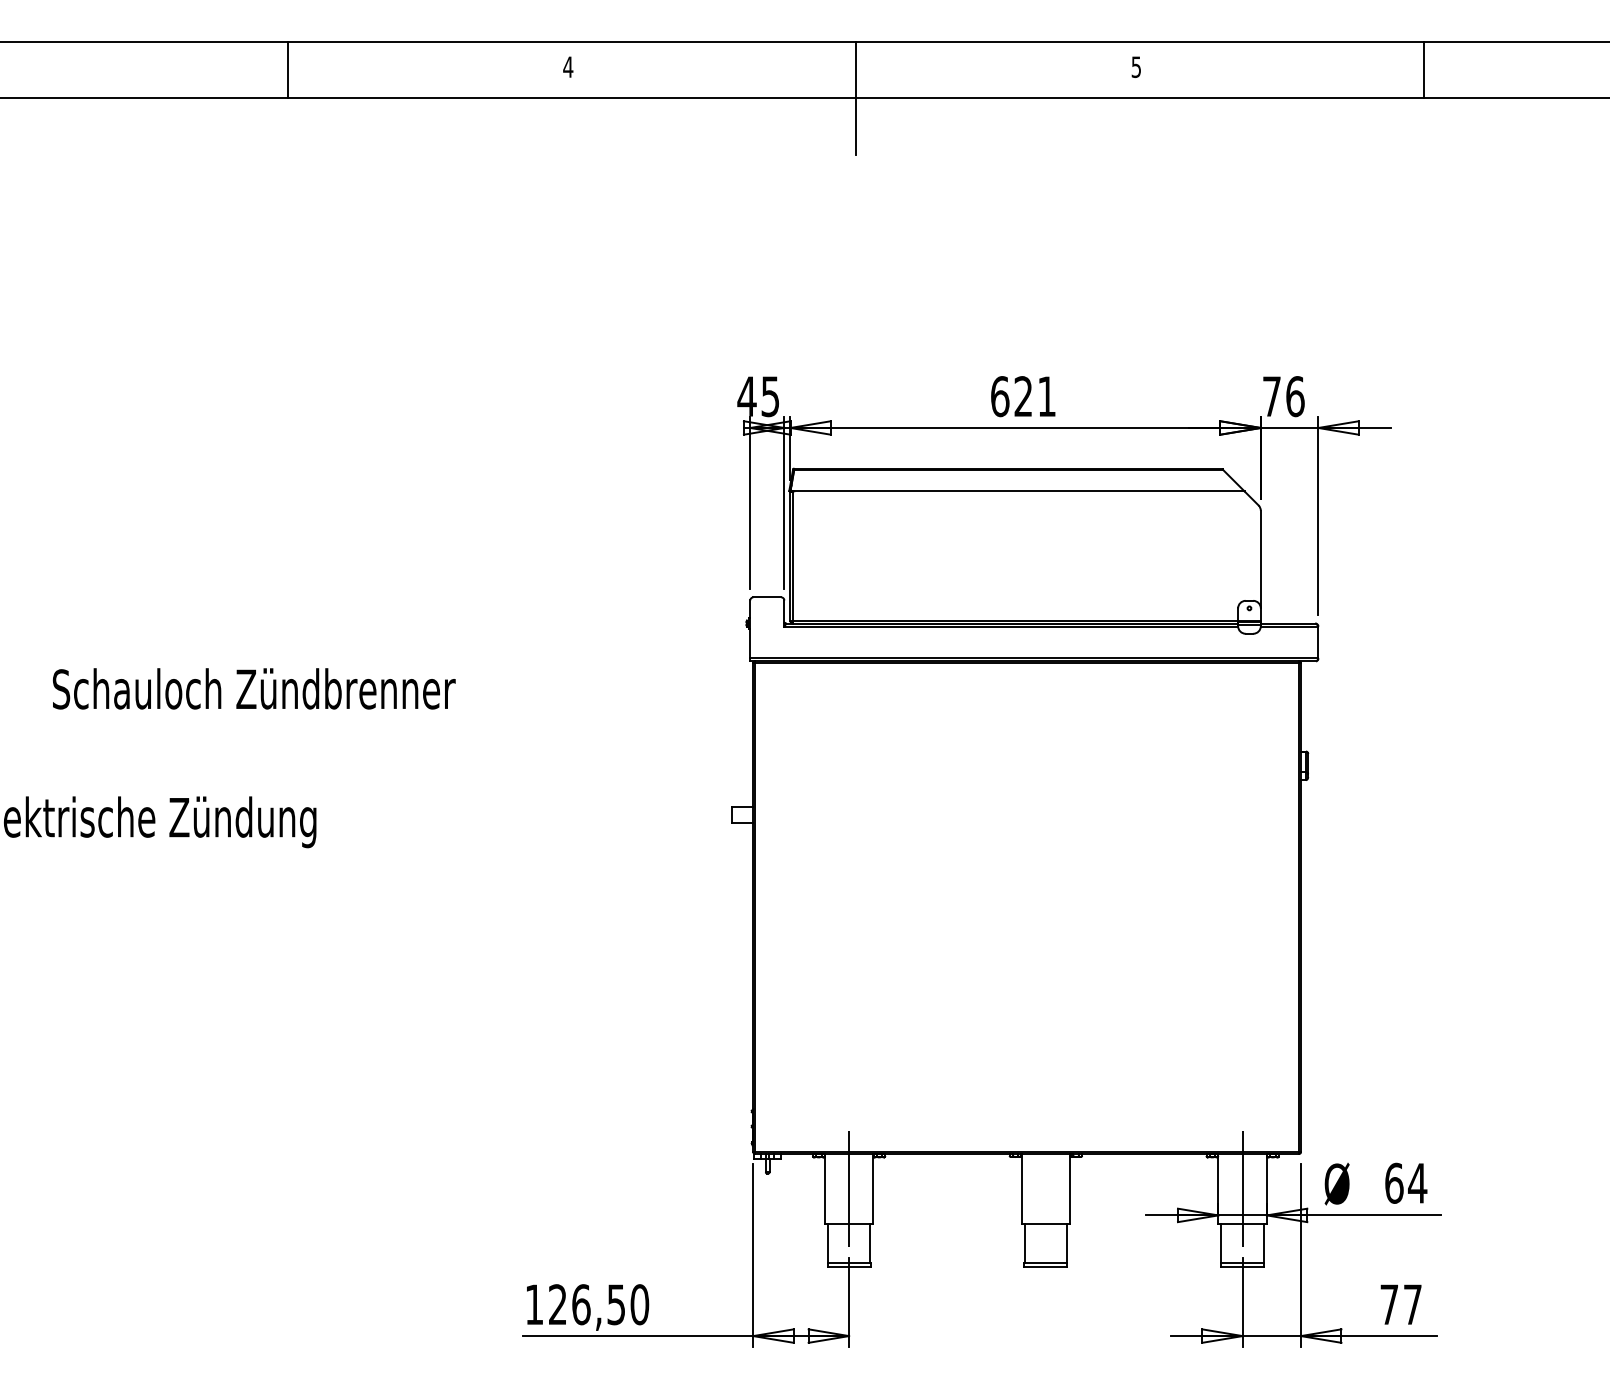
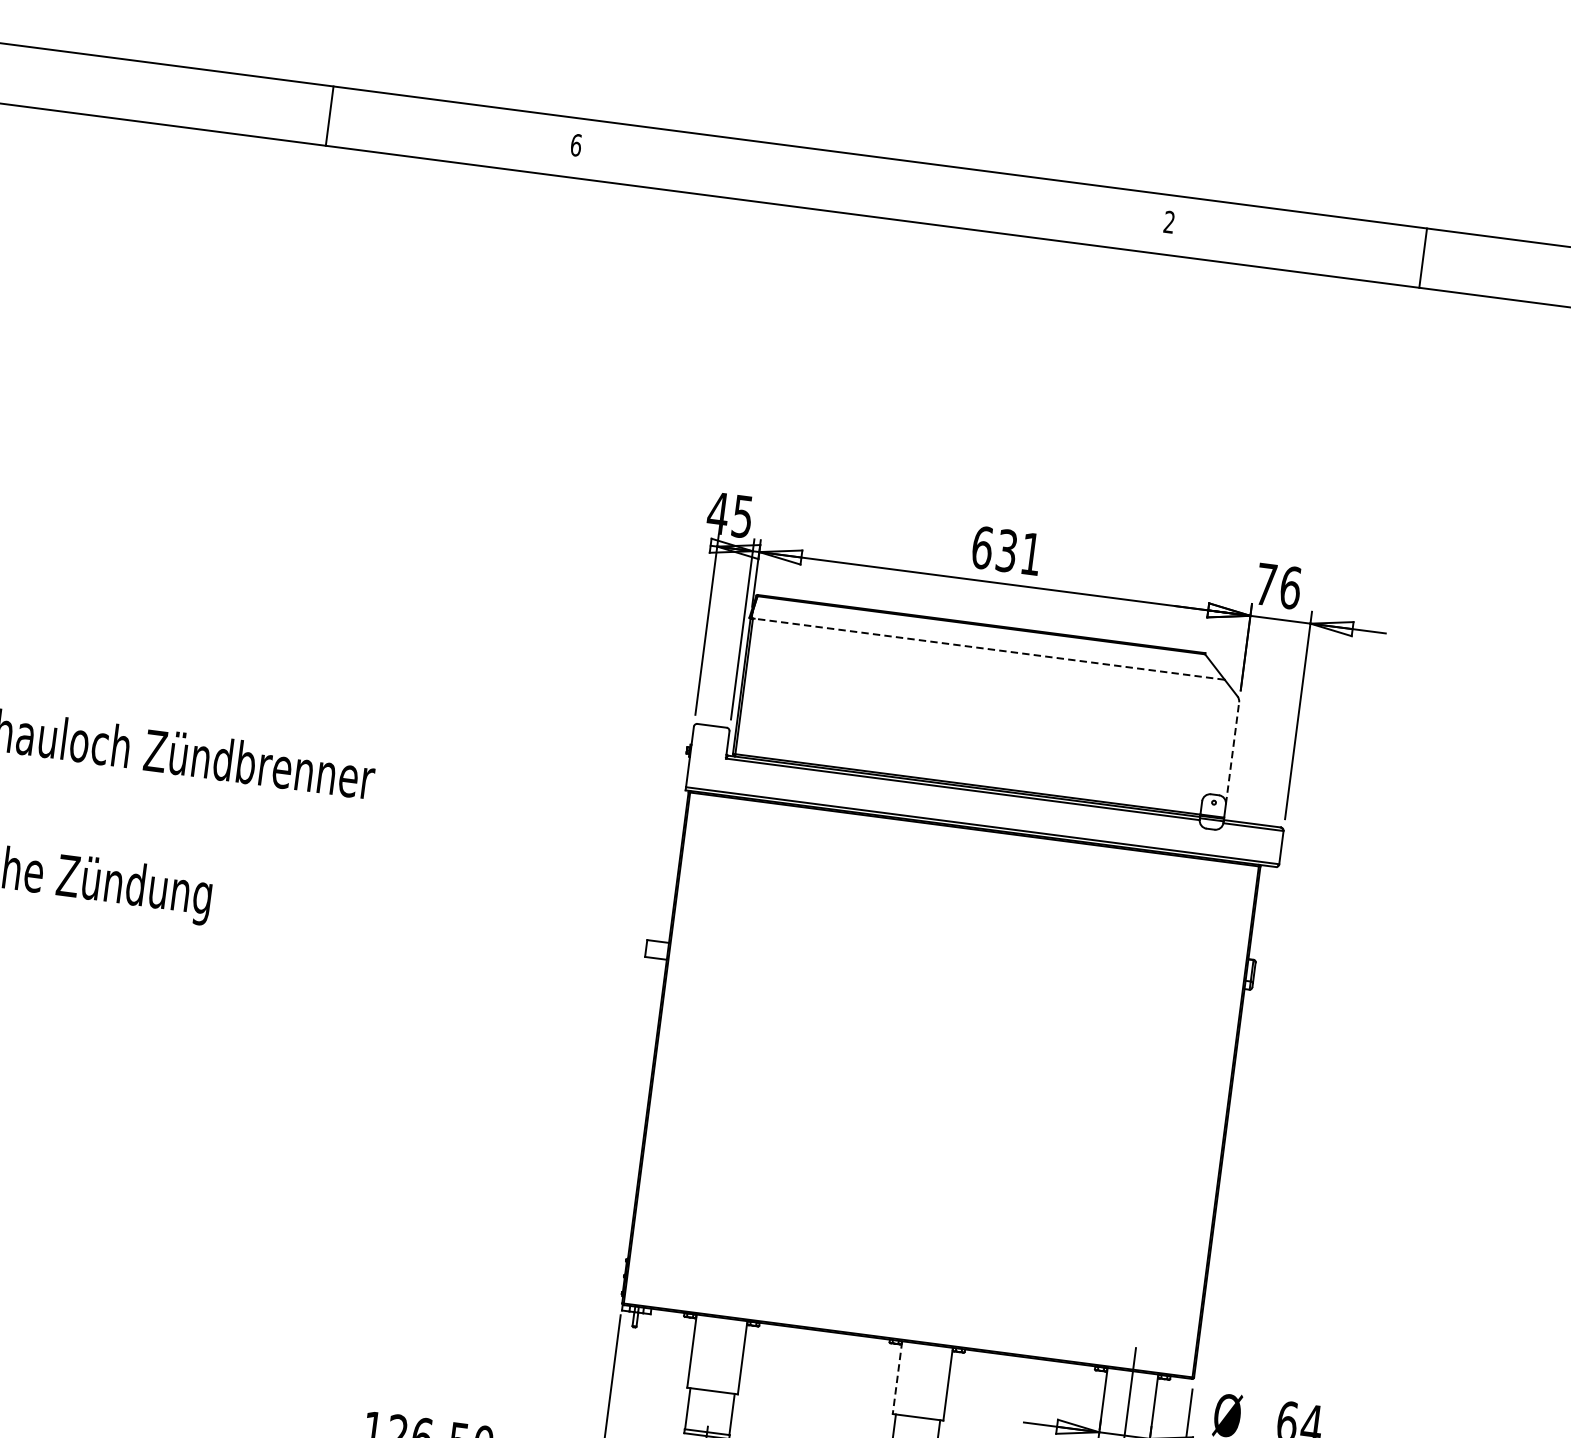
text: (568, 66) -> (576, 144), 4 -> 6
text: (1135, 67) -> (1168, 222), 5 -> 2
line: (287, 69) -> (329, 115), moved
line: (1423, 69) -> (1422, 257), moved
line: (855, 98) -> (871, 216), removed
text: (1023, 396) -> (1006, 550), 621 -> 631
line: (1018, 491) -> (988, 649), solid -> dashed
line: (1260, 559) -> (1232, 753), solid -> dashed
line: (849, 1188) -> (717, 1354), removed
line: (1021, 1188) -> (897, 1377), solid -> dashed

